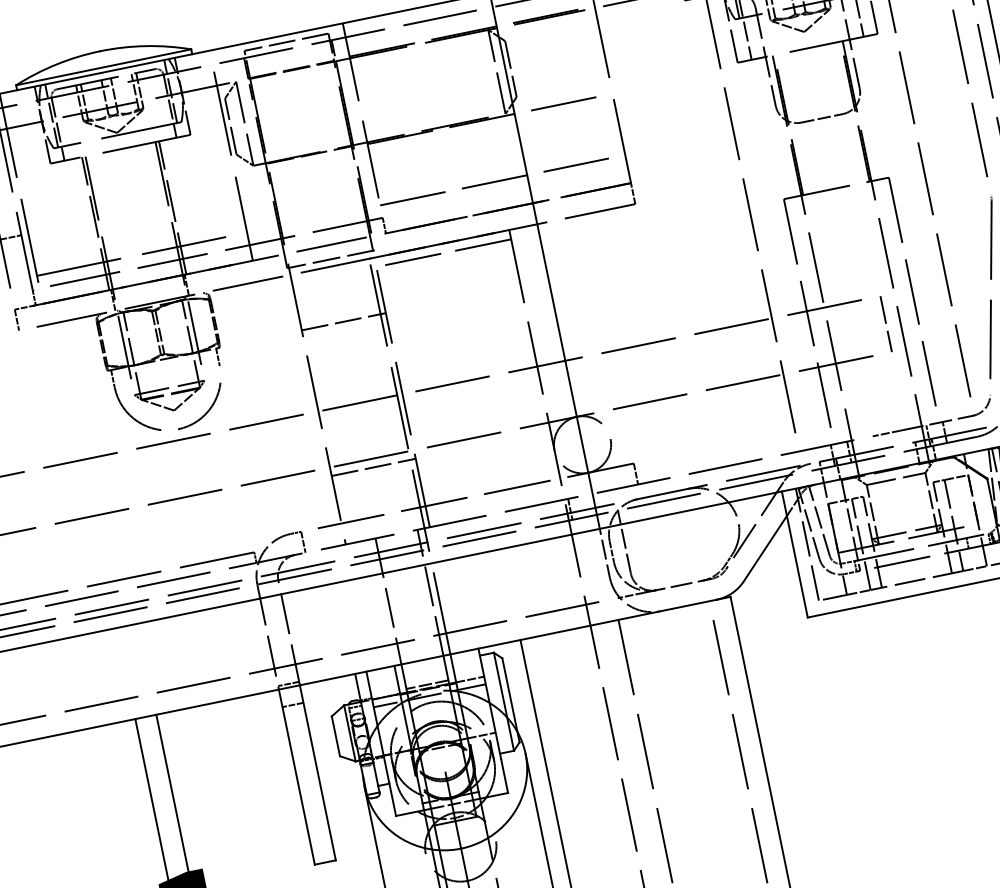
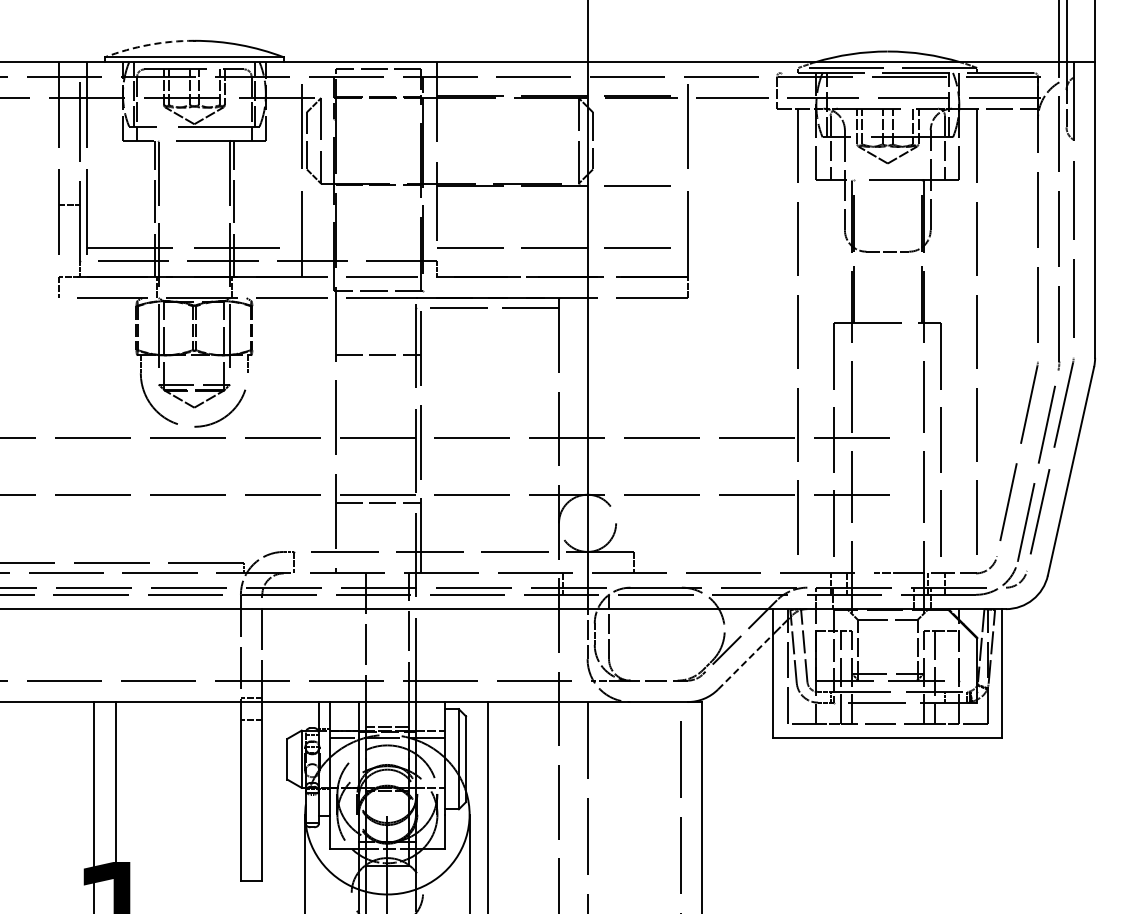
arc: (56, 64) -> (148, 44), solid -> dashed
line: (886, 323) -> (909, 465), removed
line: (766, 548) -> (746, 661), solid -> dashed

